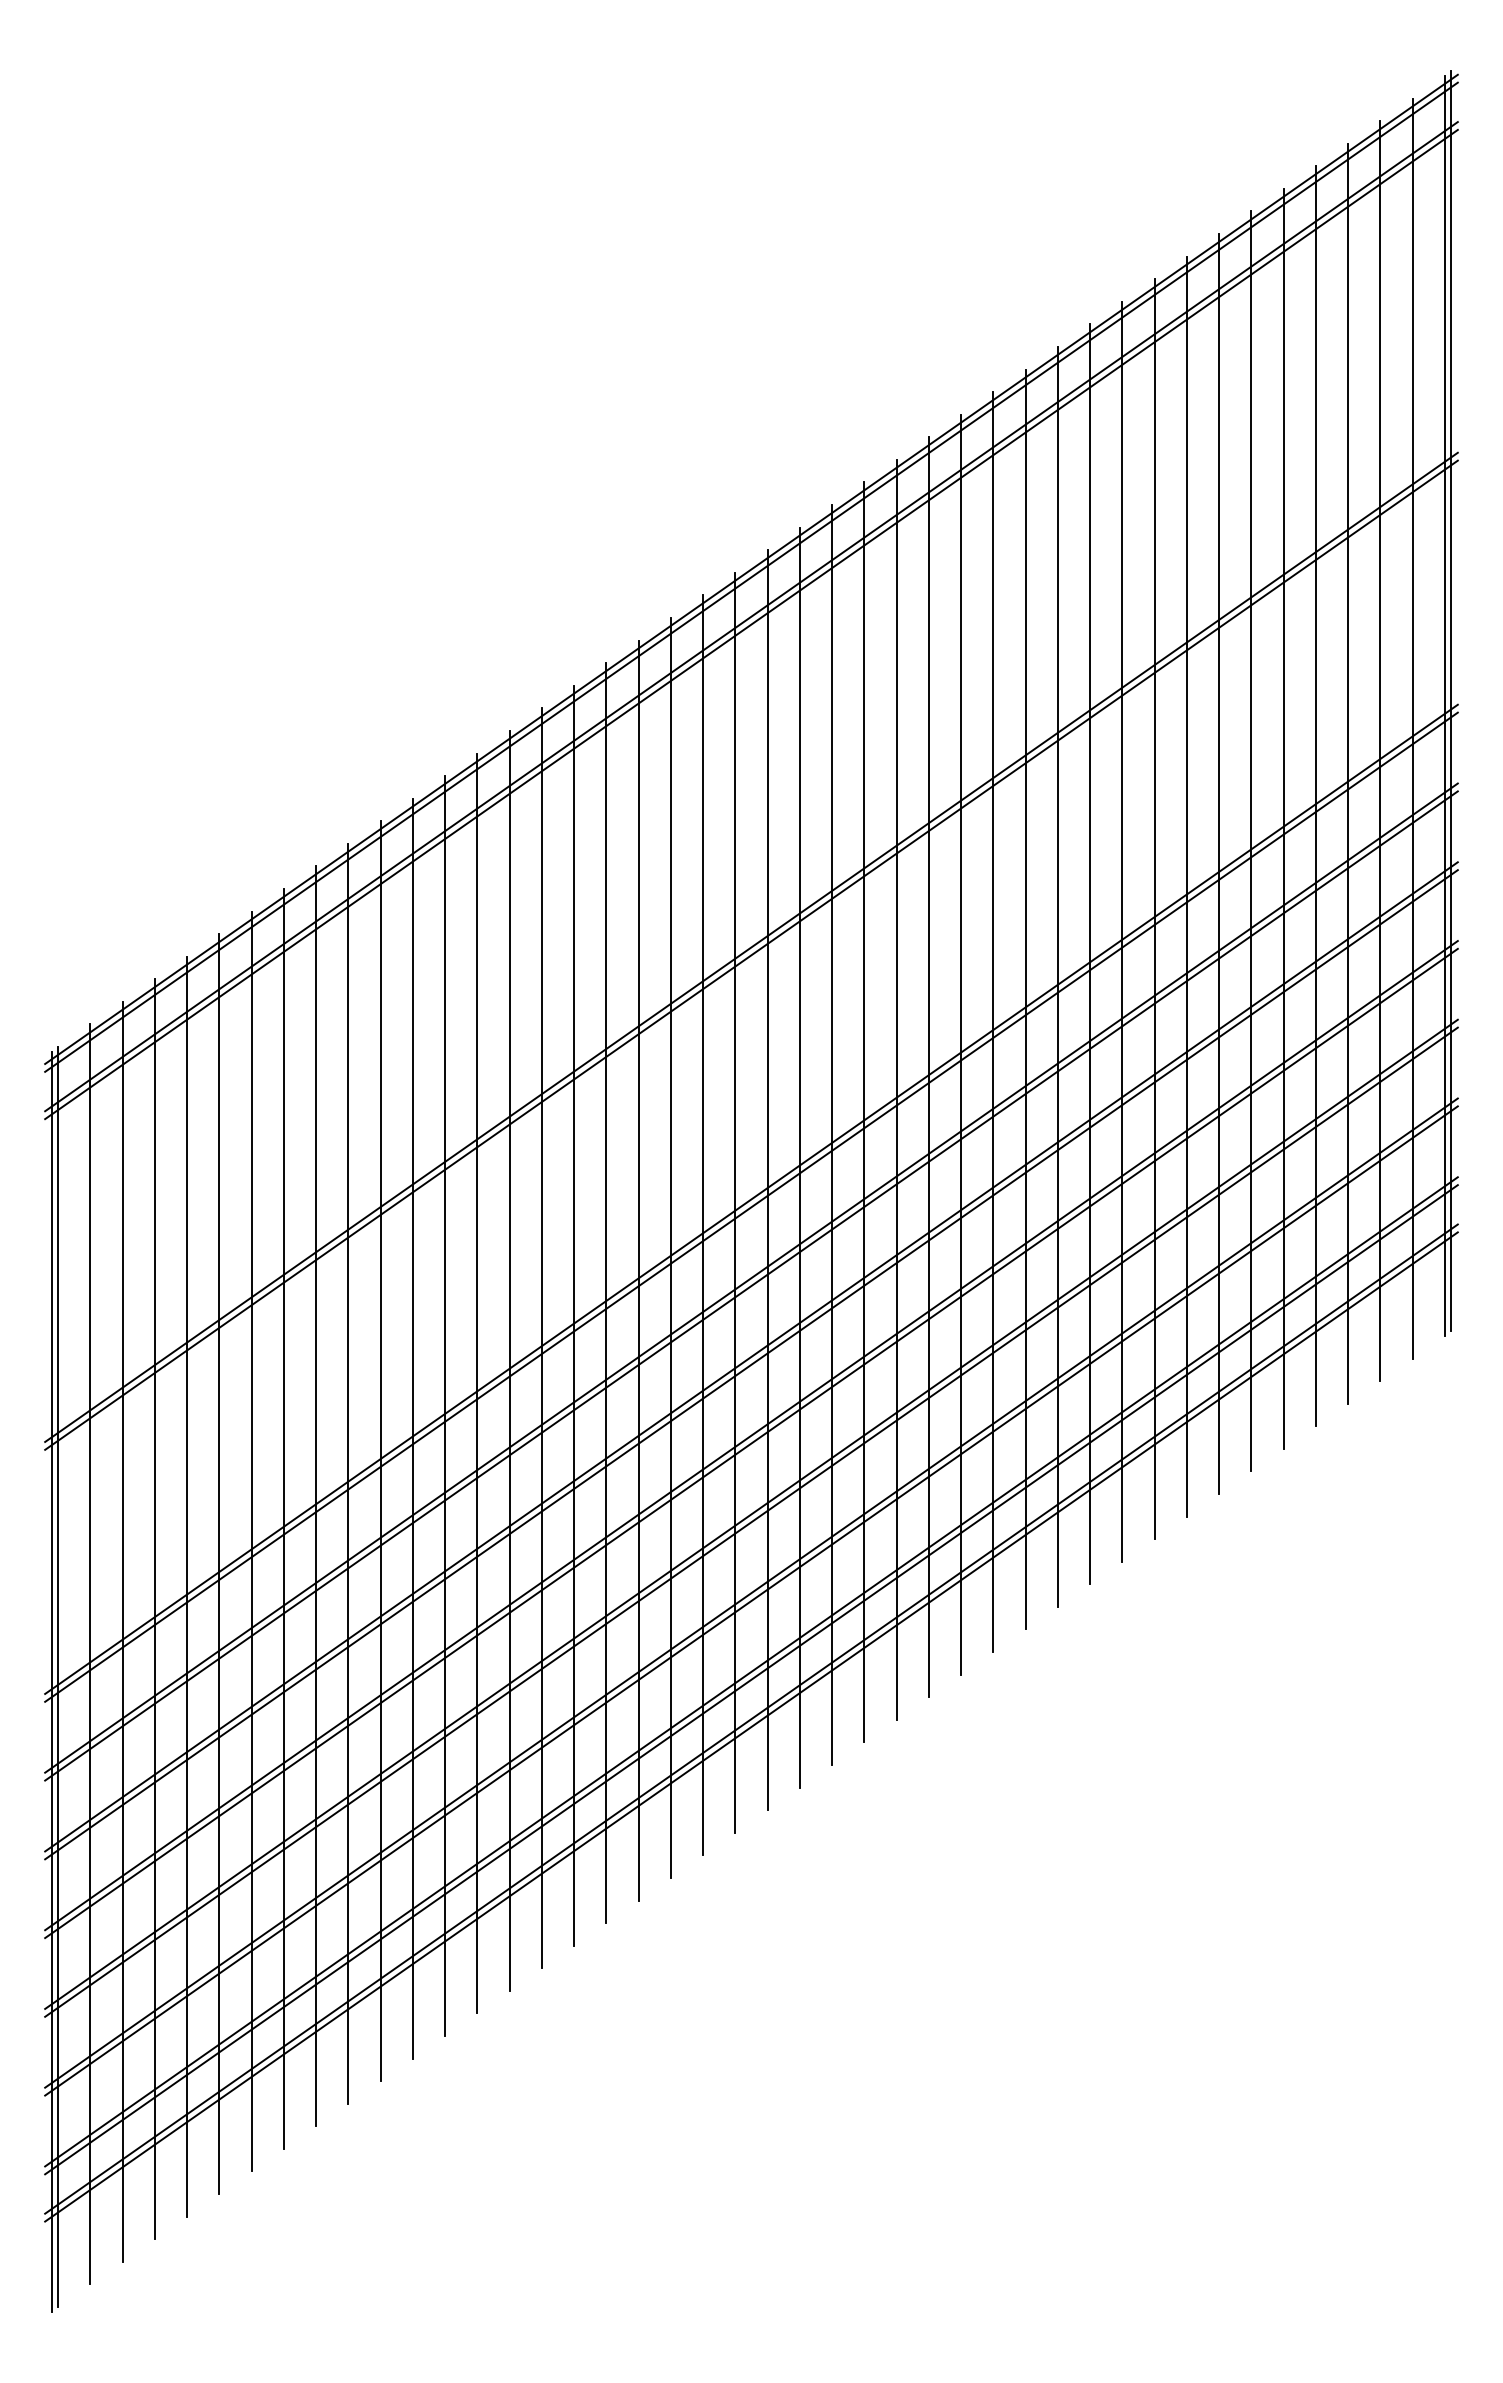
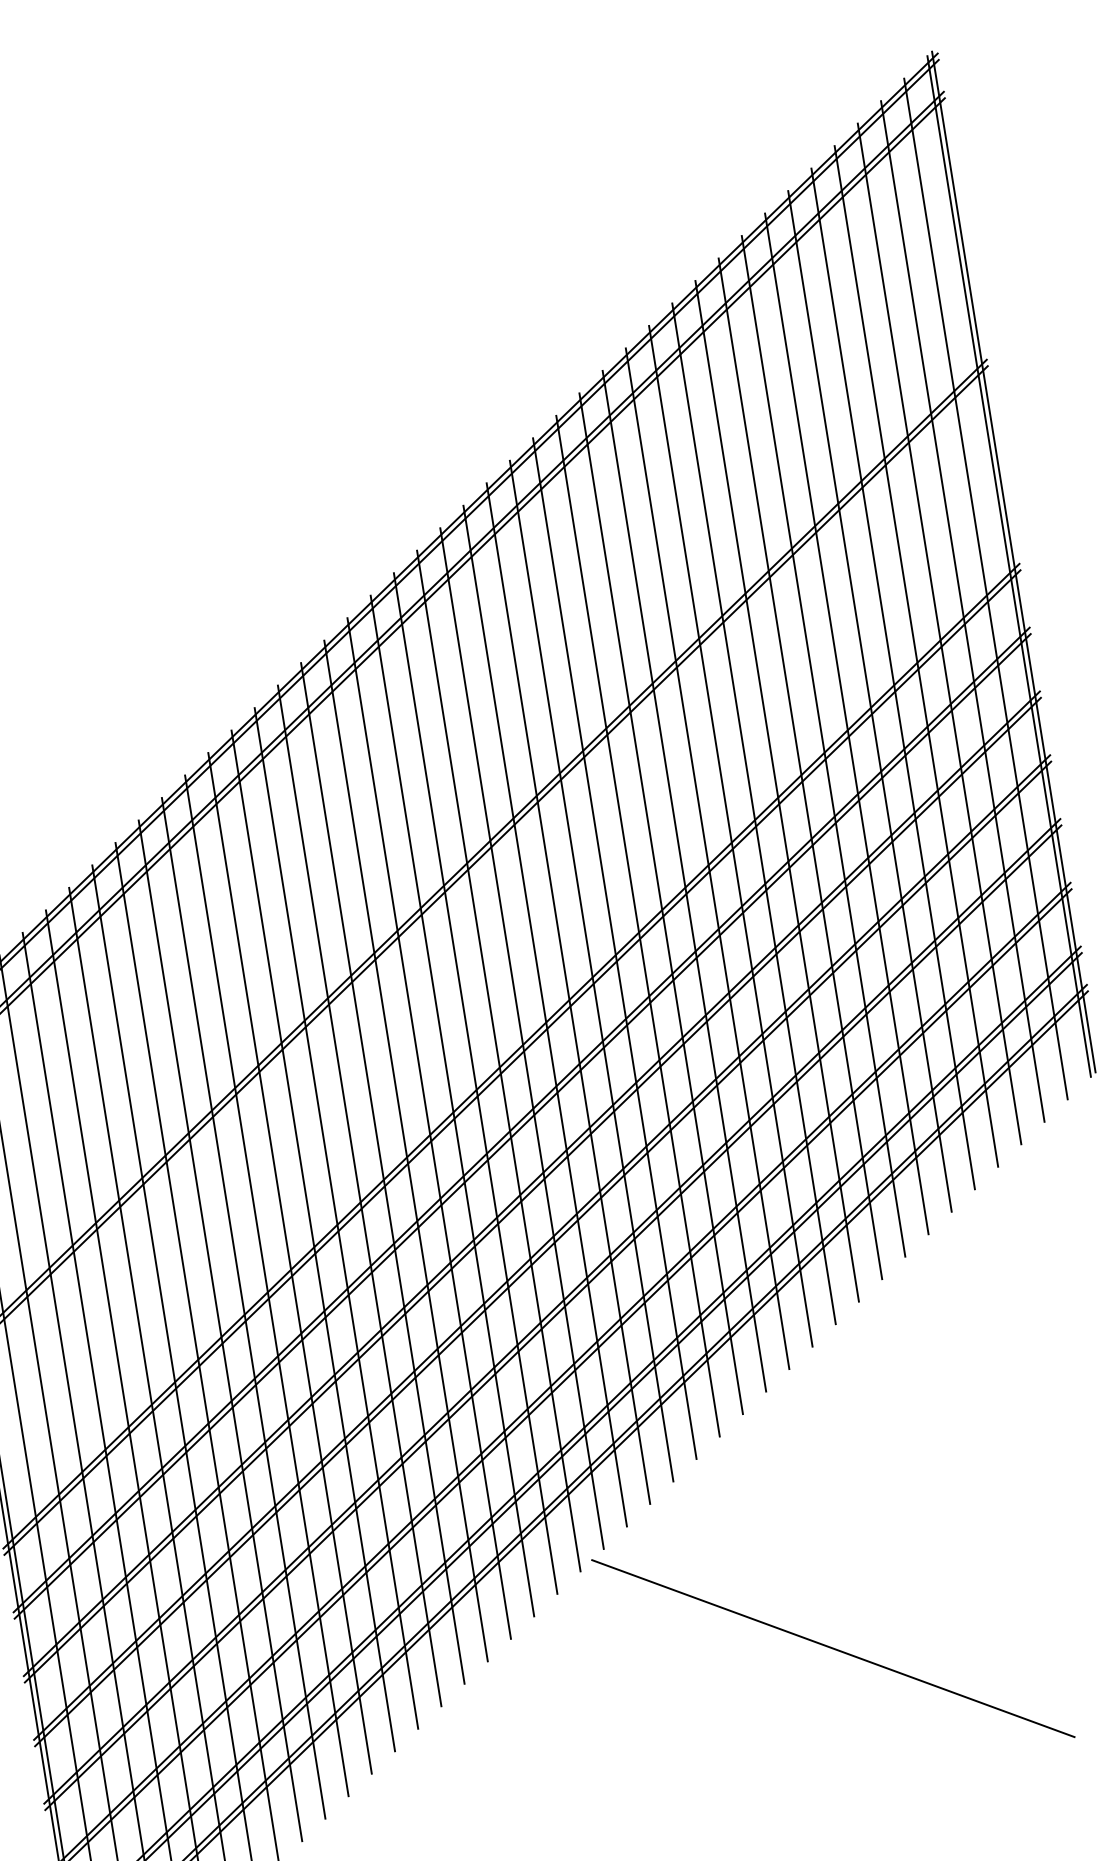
line: (1024, 1974) -> (833, 1648), added

